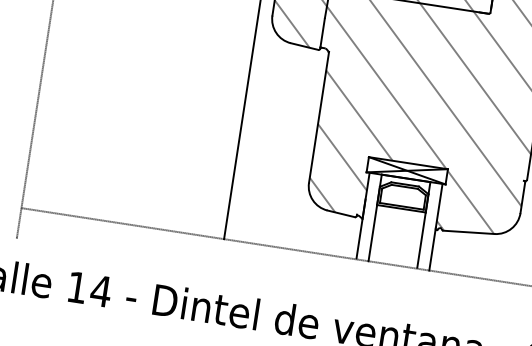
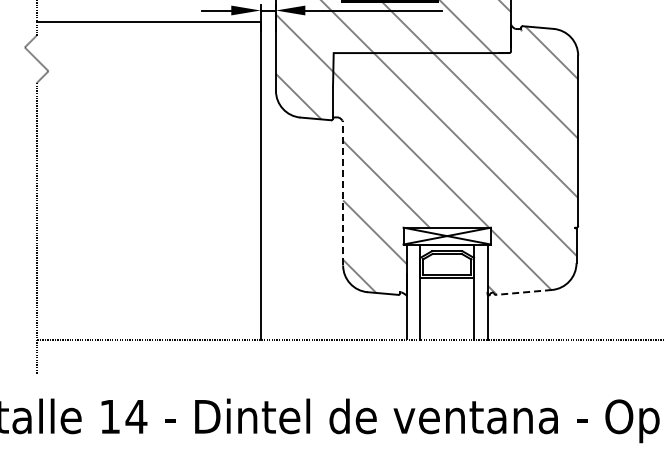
line: (319, 116) -> (343, 192), solid -> dashed
line: (468, 232) -> (523, 292), solid -> dashed

